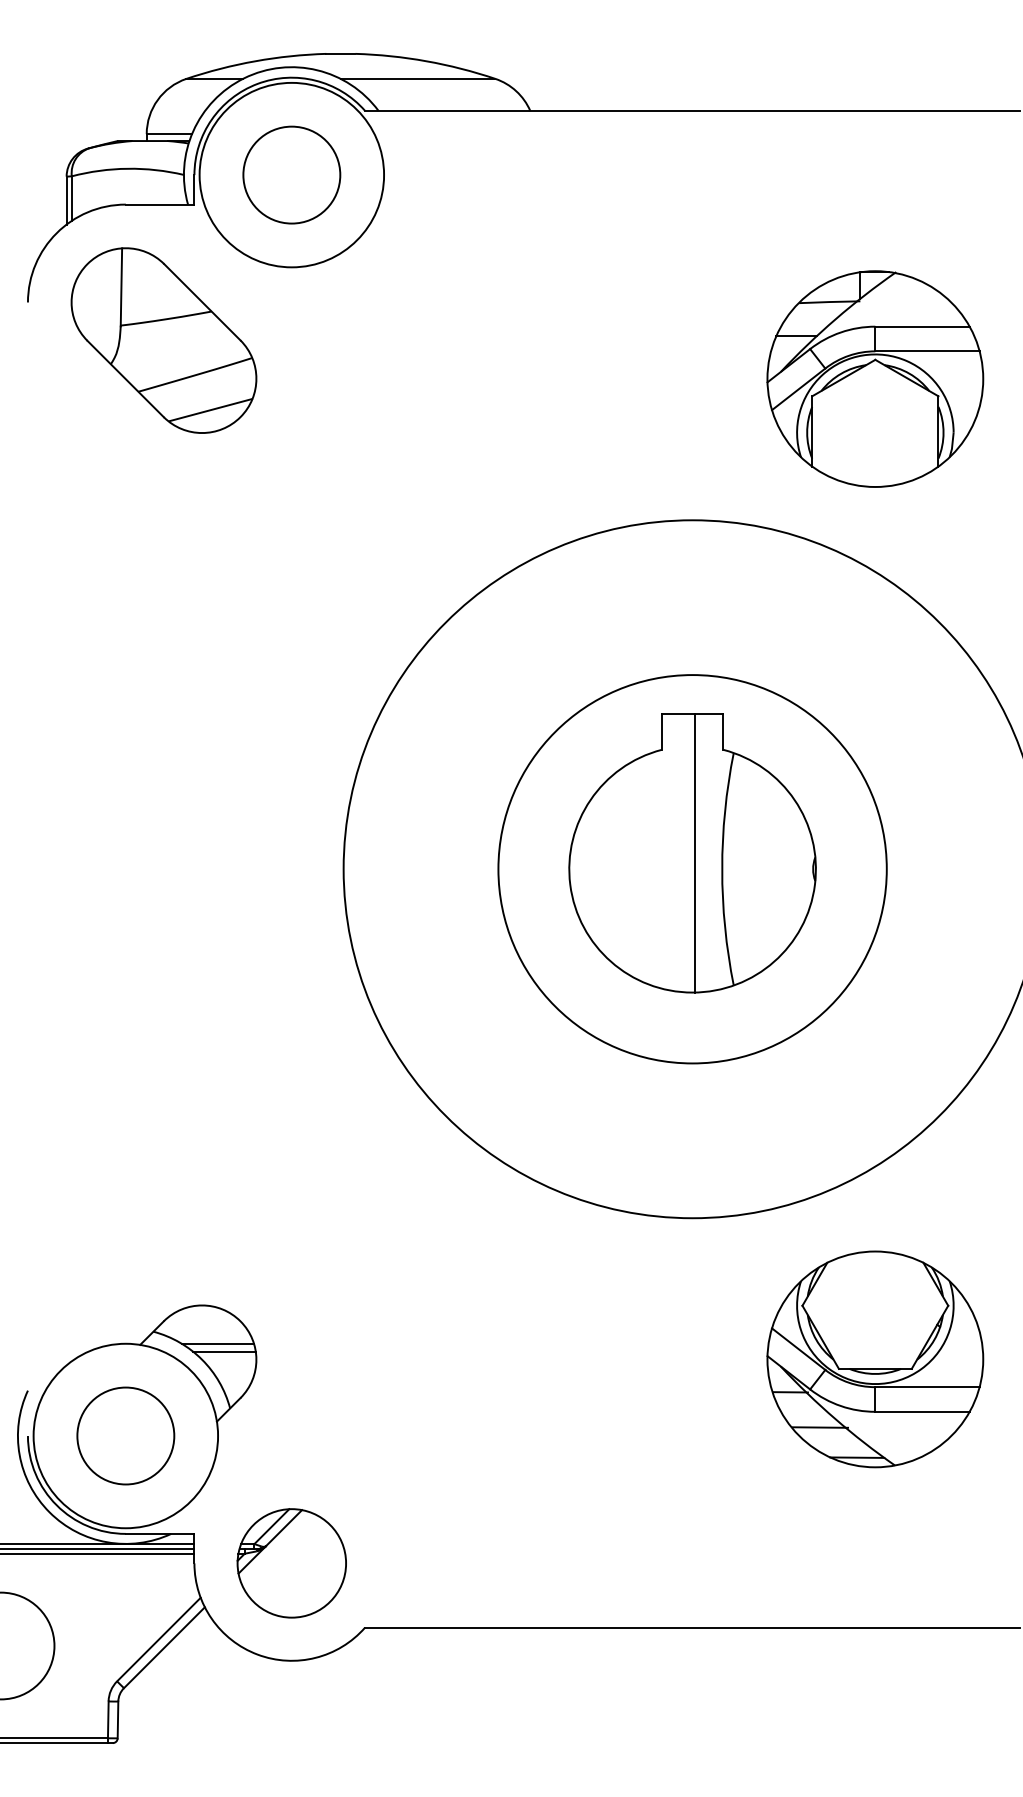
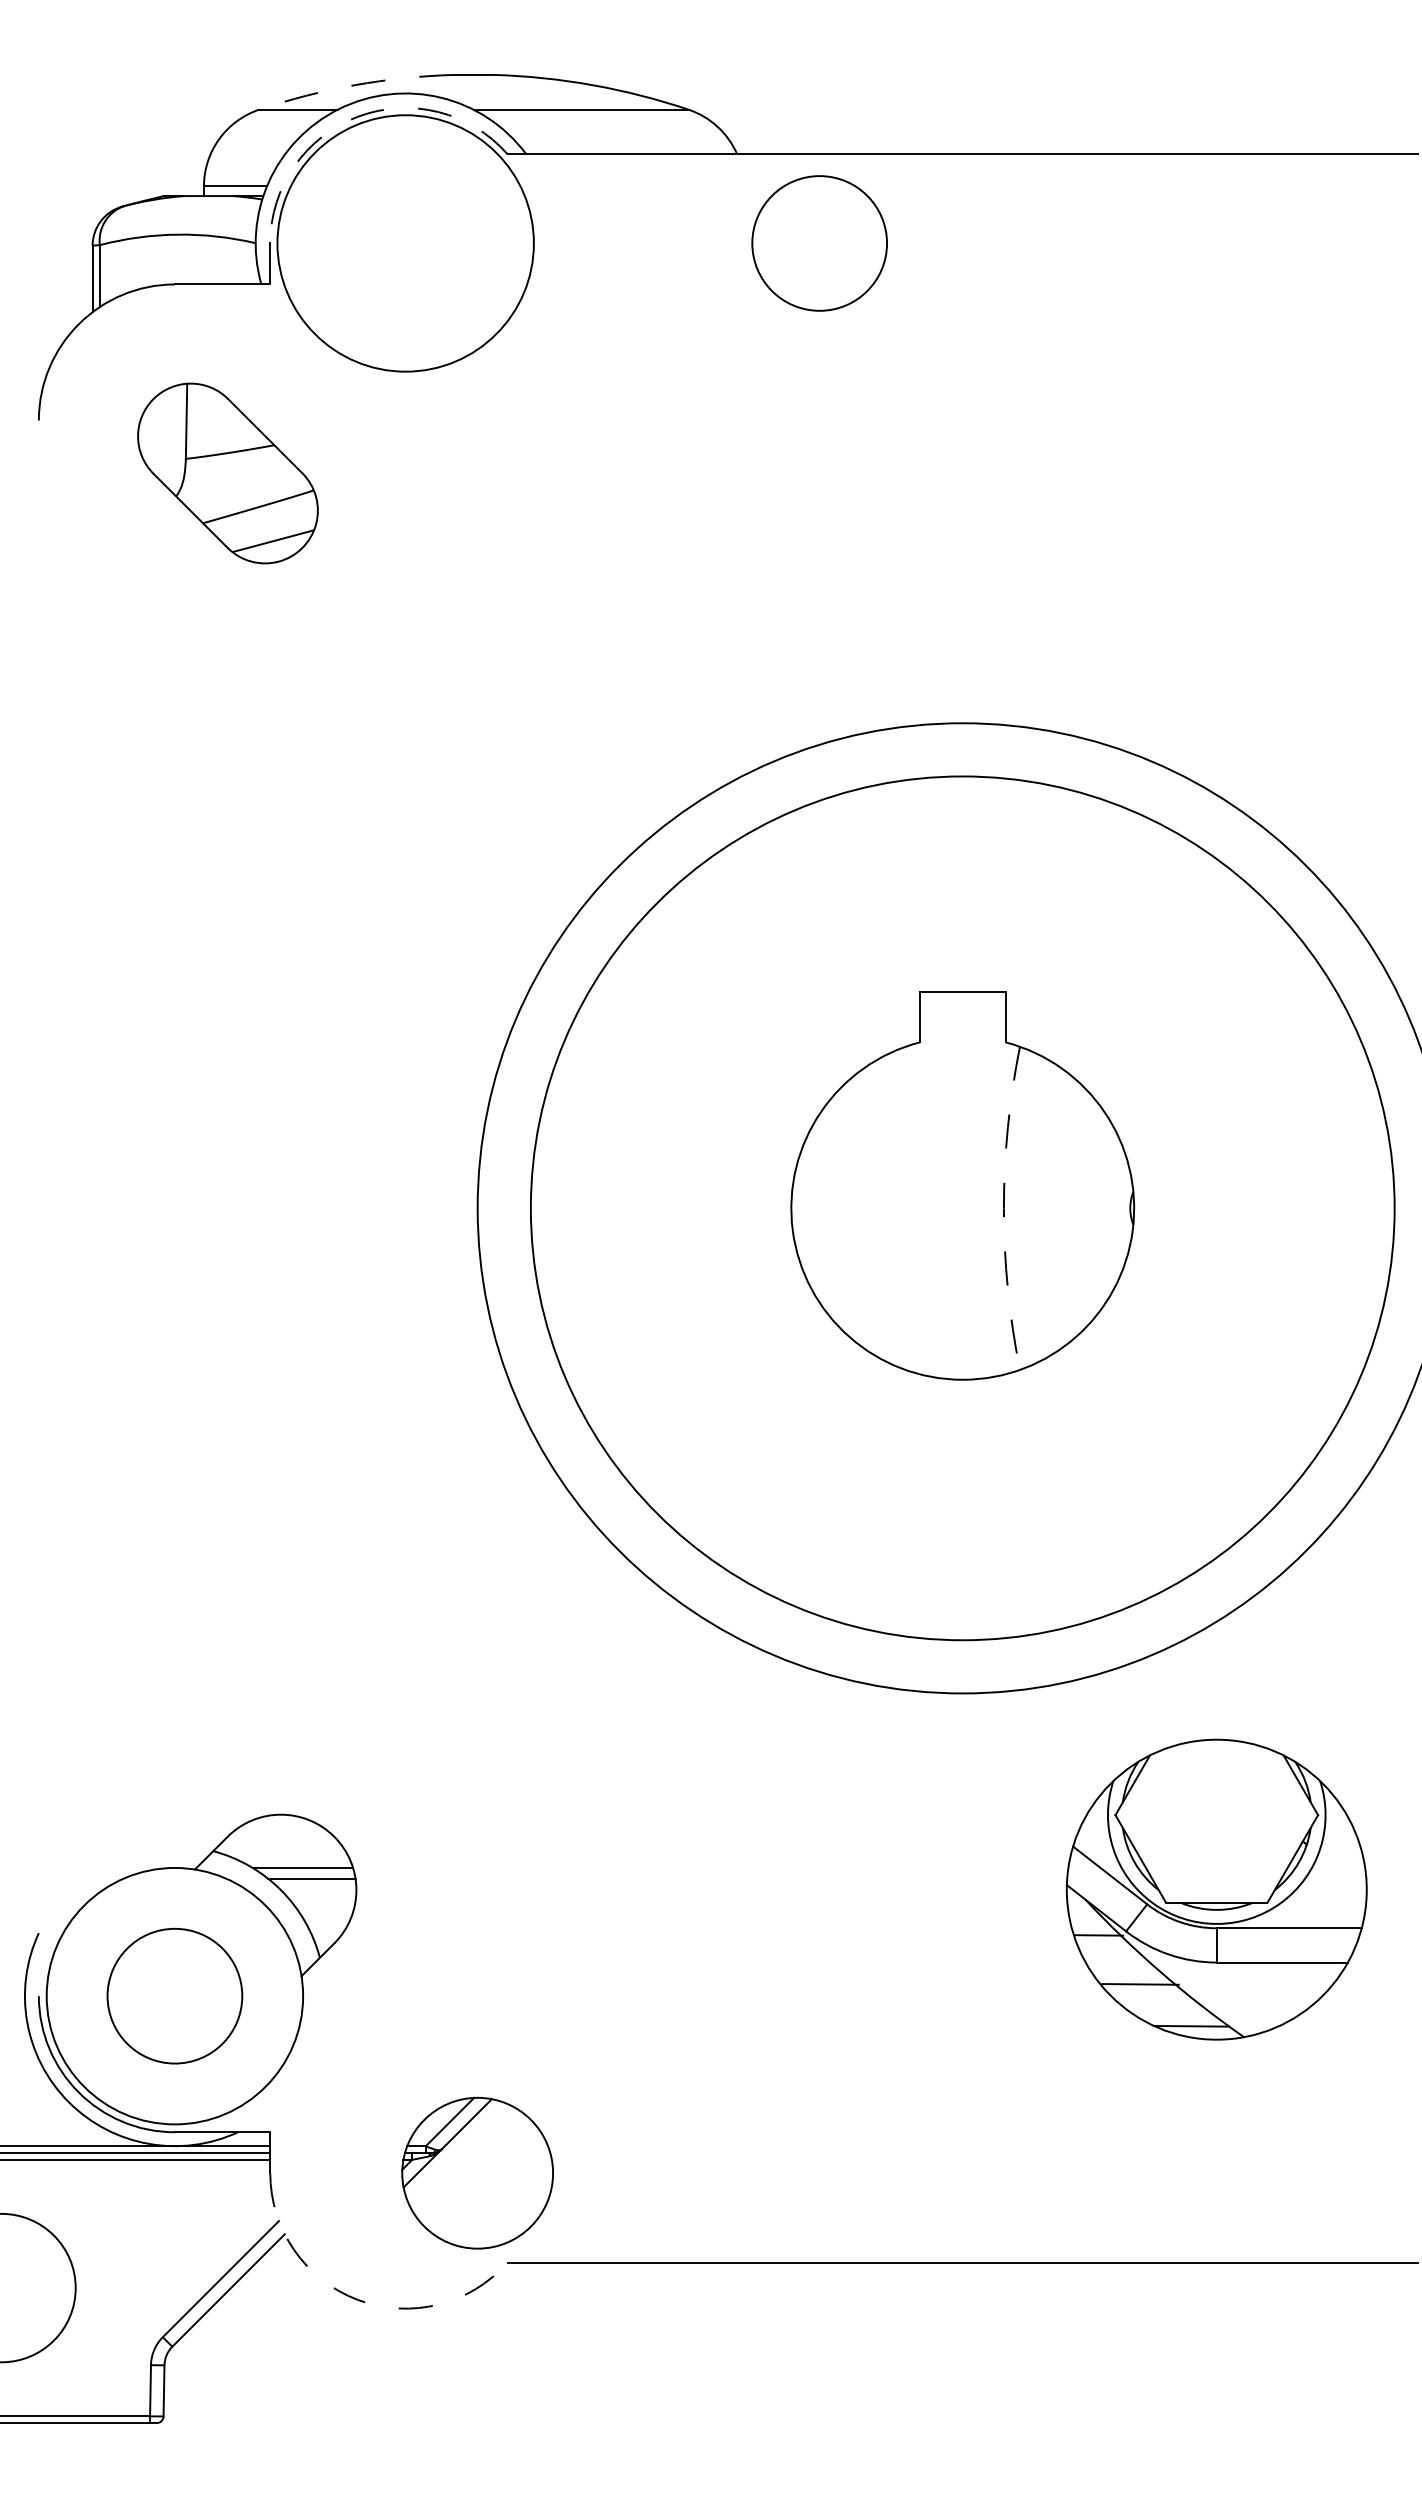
arc: (255, 61) -> (355, 85), solid -> dashed
arc: (257, 83) -> (357, 116), solid -> dashed
circle: (291, 175) -> (819, 243), moved
part: (163, 340) -> (227, 473), size x0.7
part: (875, 378) -> (1216, 526), removed
line: (695, 852) -> (966, 1185), removed
circle: (692, 869) -> (962, 1208), size x1.6
arc: (721, 869) -> (1003, 1208), solid -> dashed
part: (291, 1562) -> (477, 2172), moved
arc: (257, 1654) -> (357, 2299), solid -> dashed

